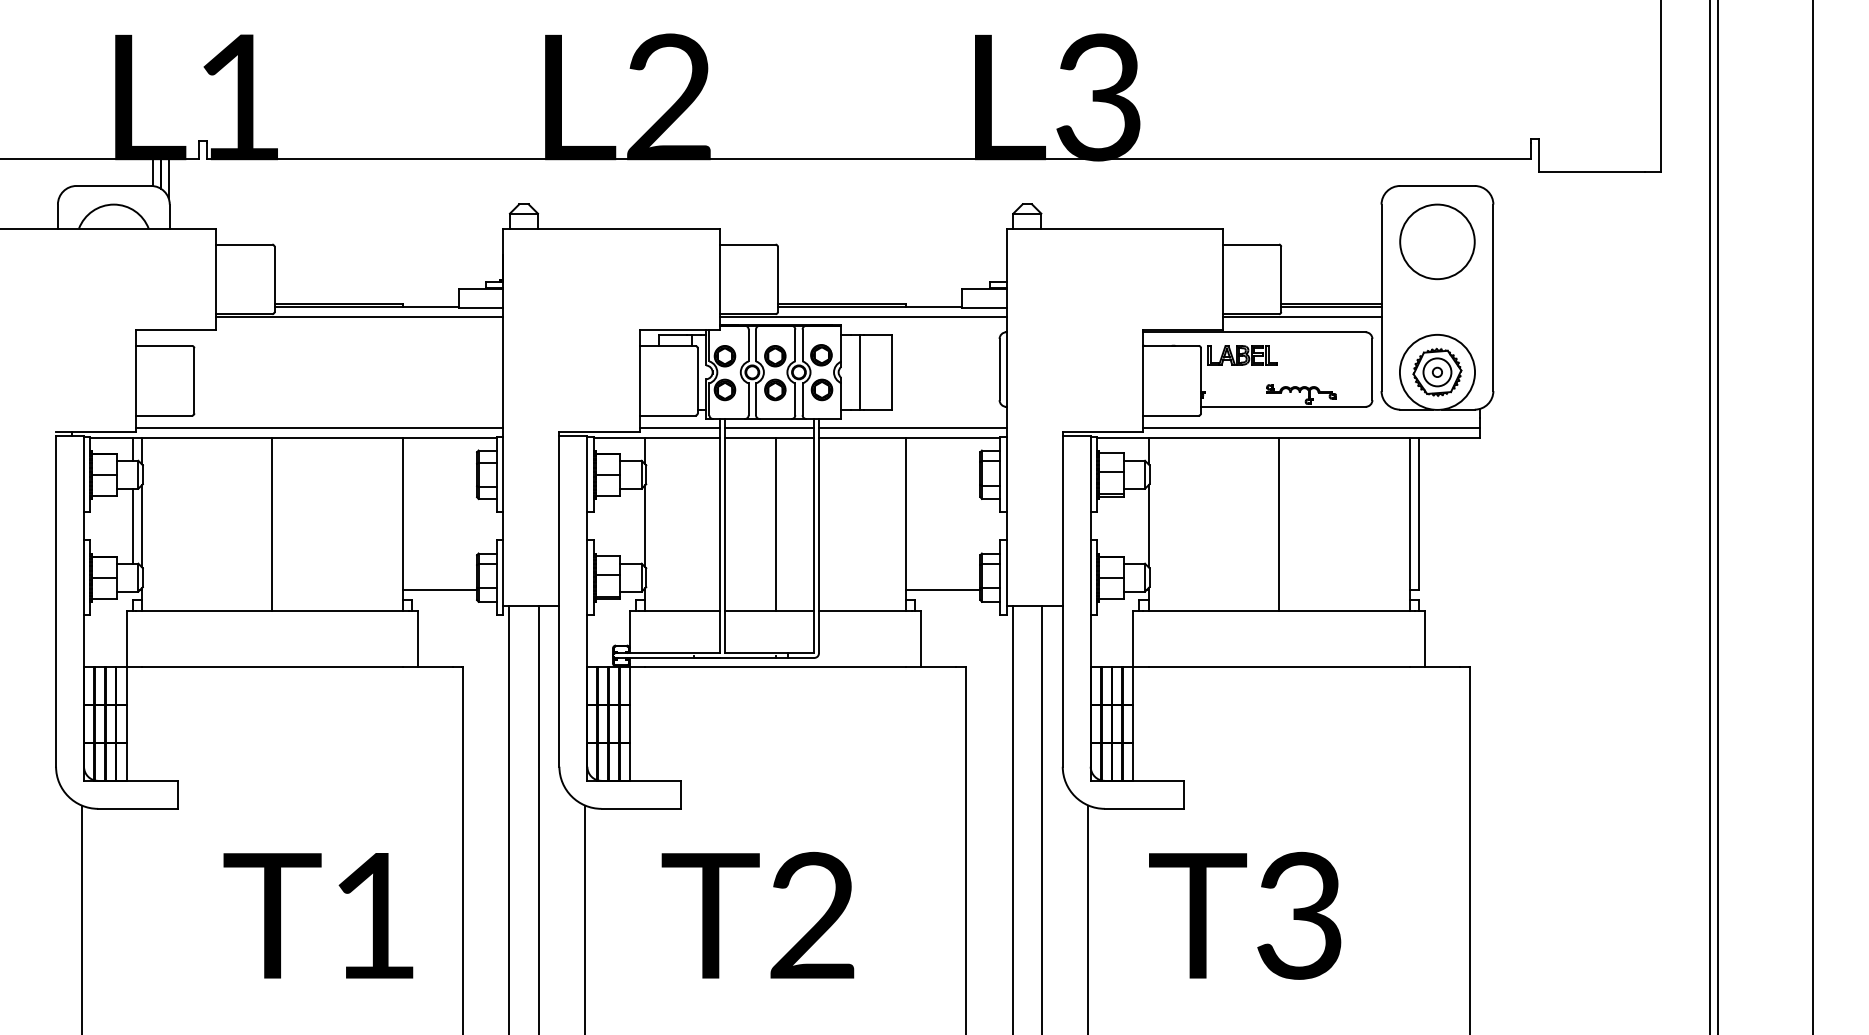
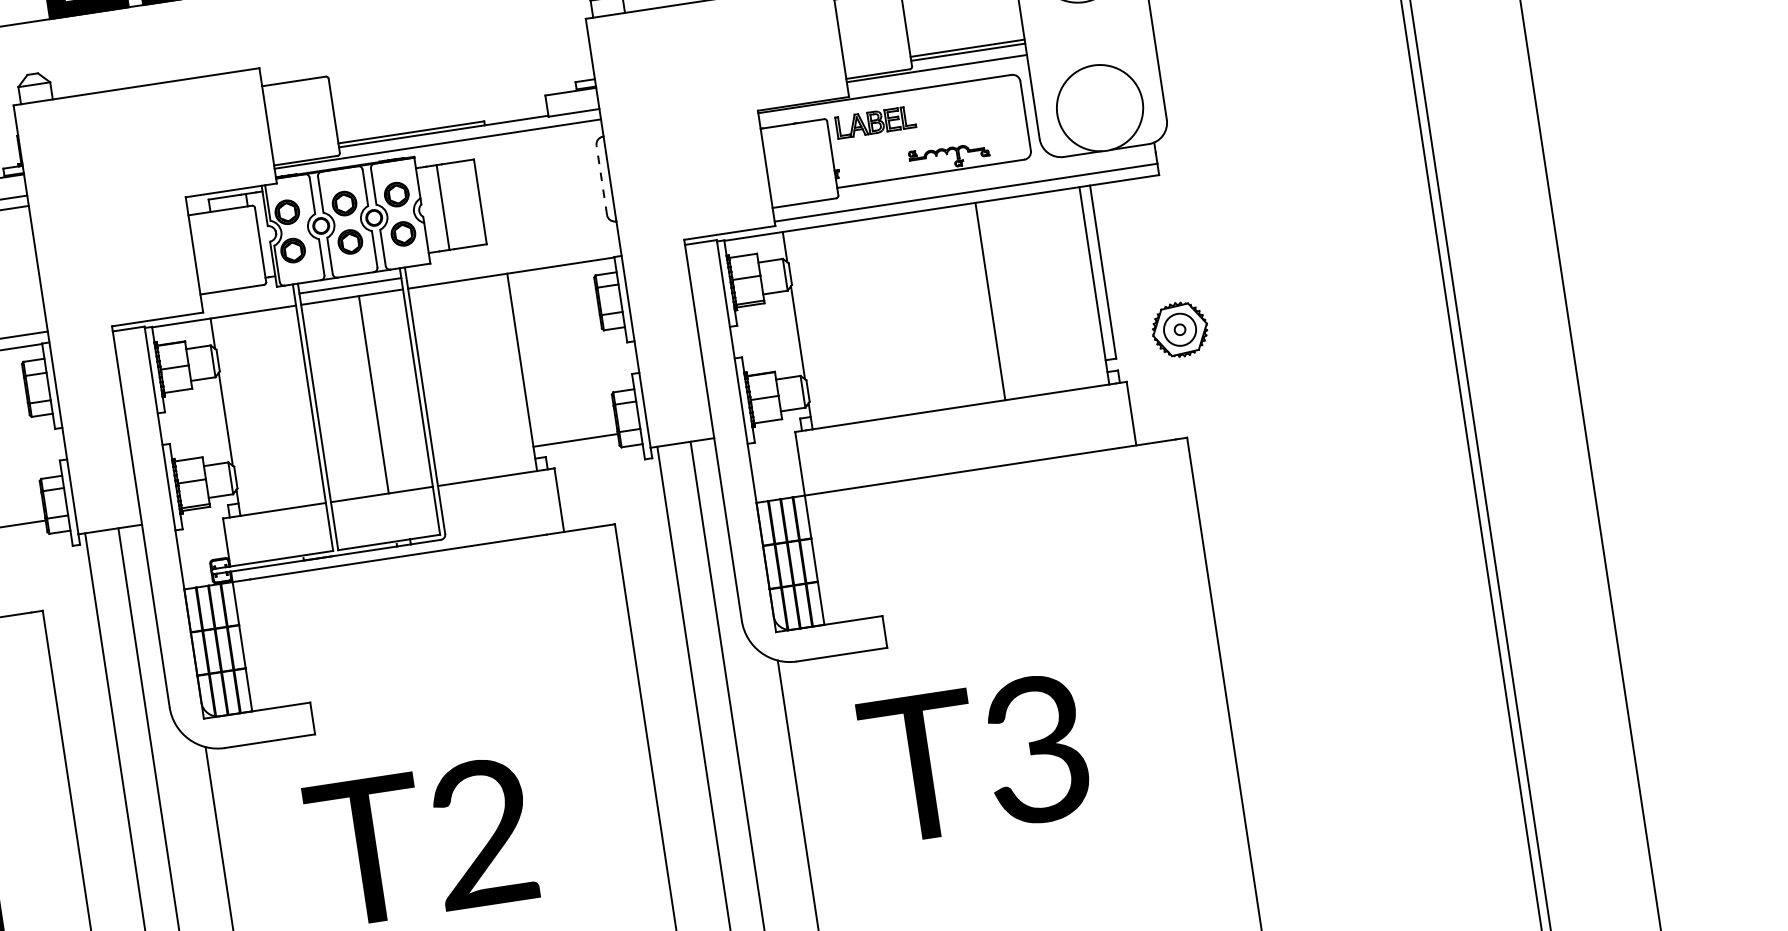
line: (999, 369) -> (601, 180), solid -> dashed
part: (1437, 371) -> (1179, 328), moved
line: (679, 427) -> (247, 301), removed
line: (912, 427) -> (512, 261), removed
line: (1279, 524) -> (990, 301), moved

